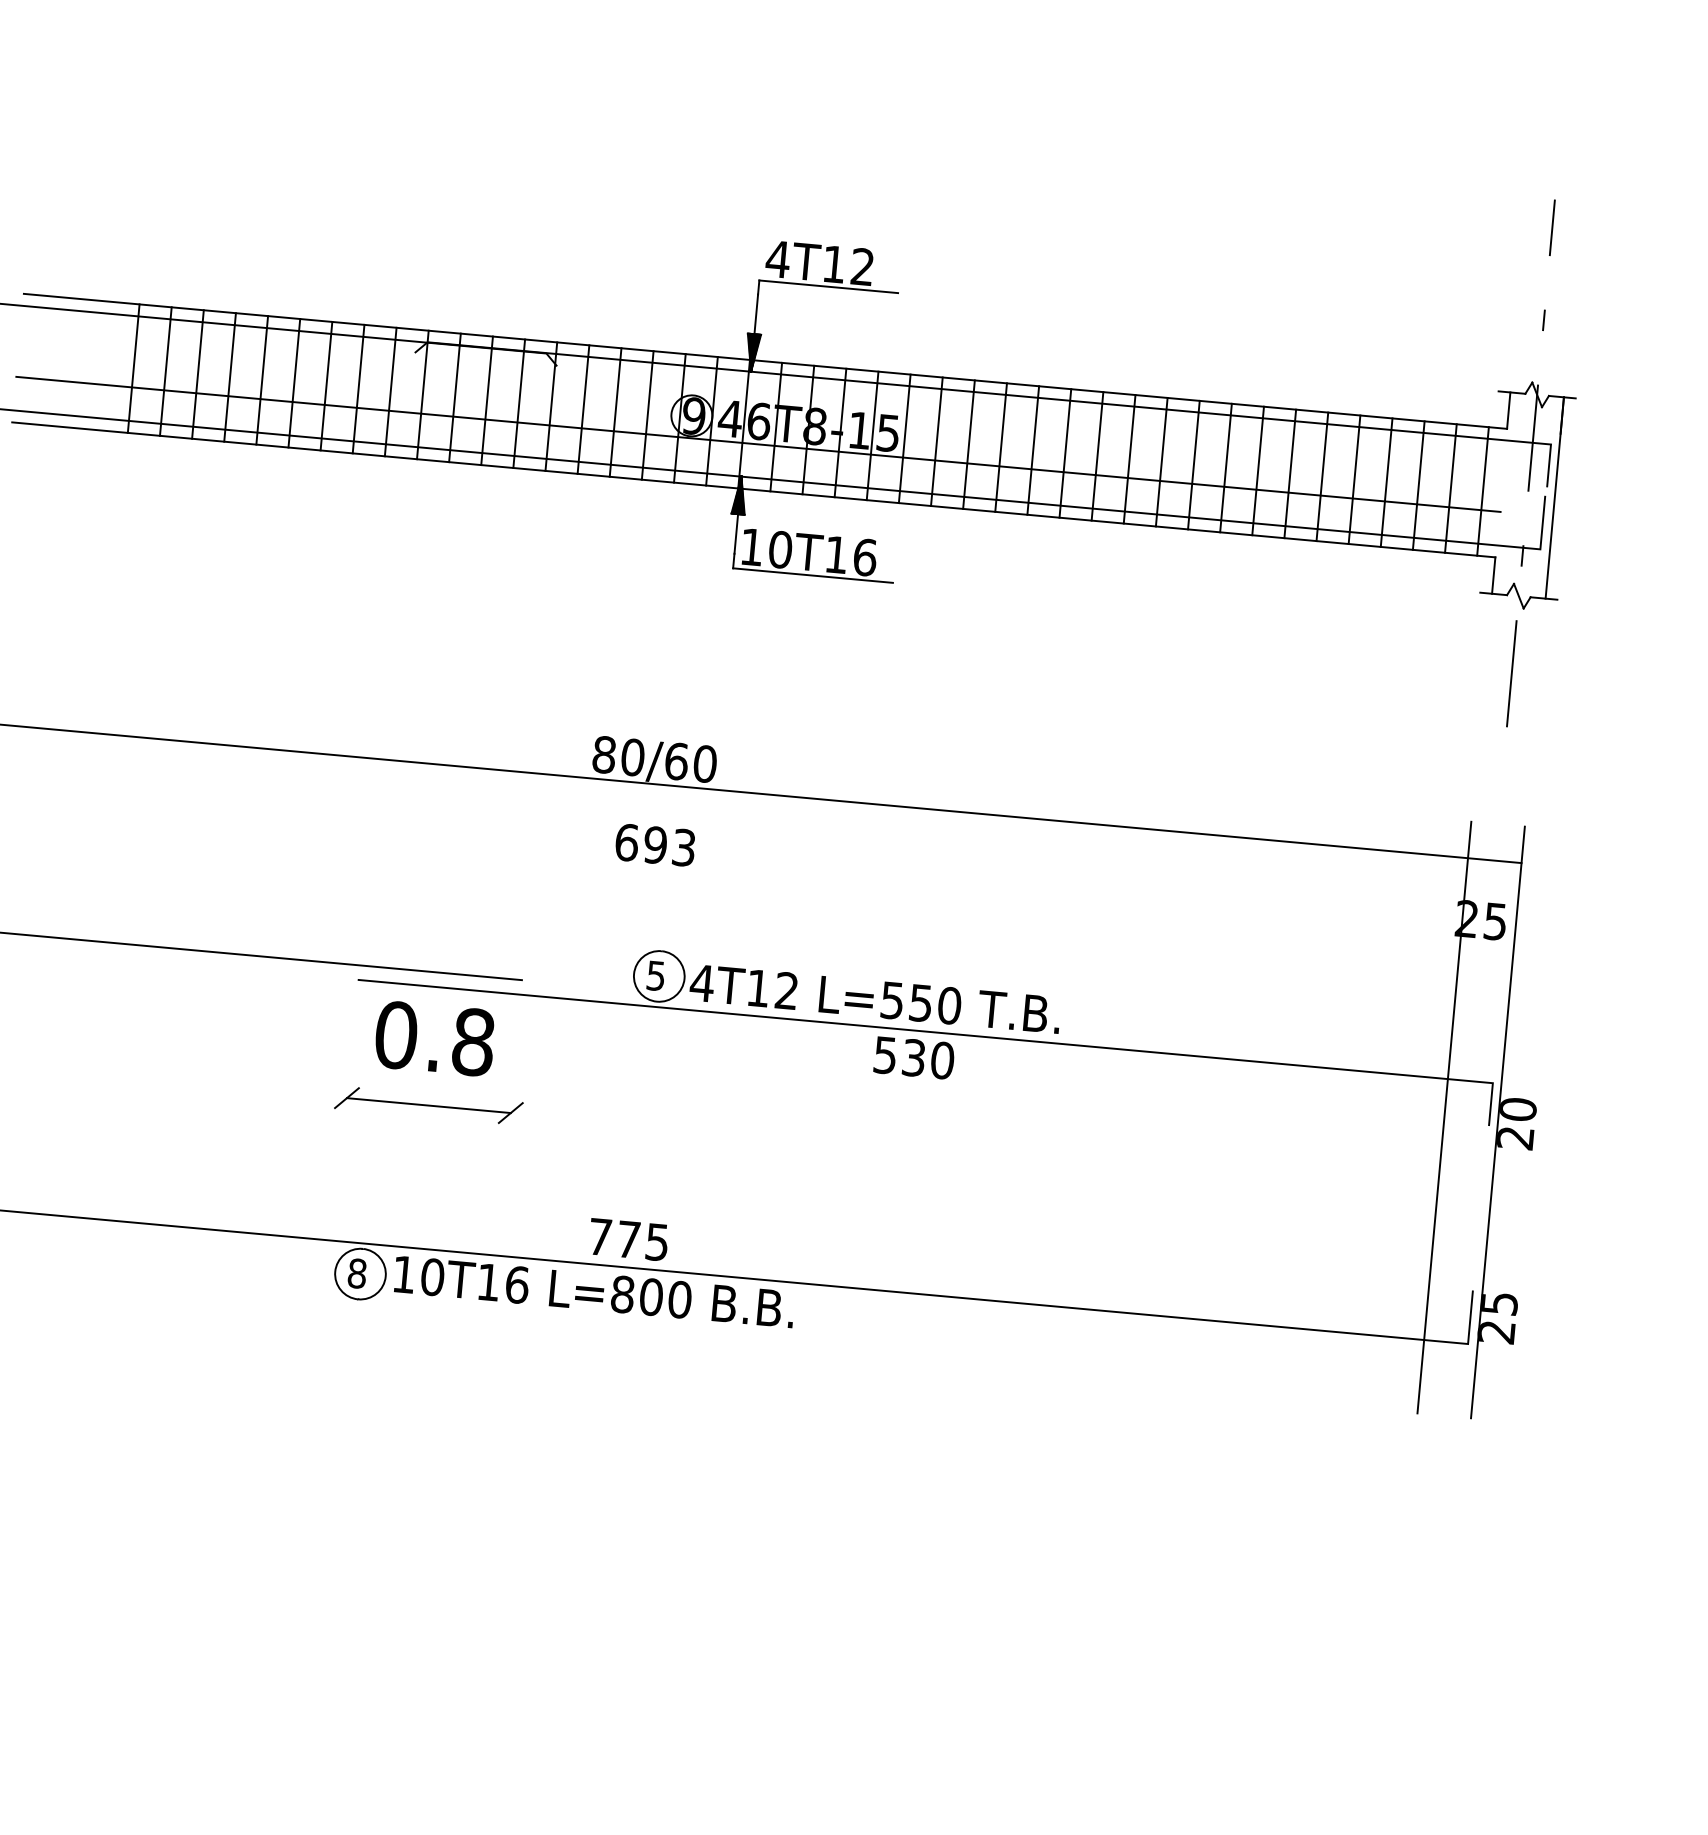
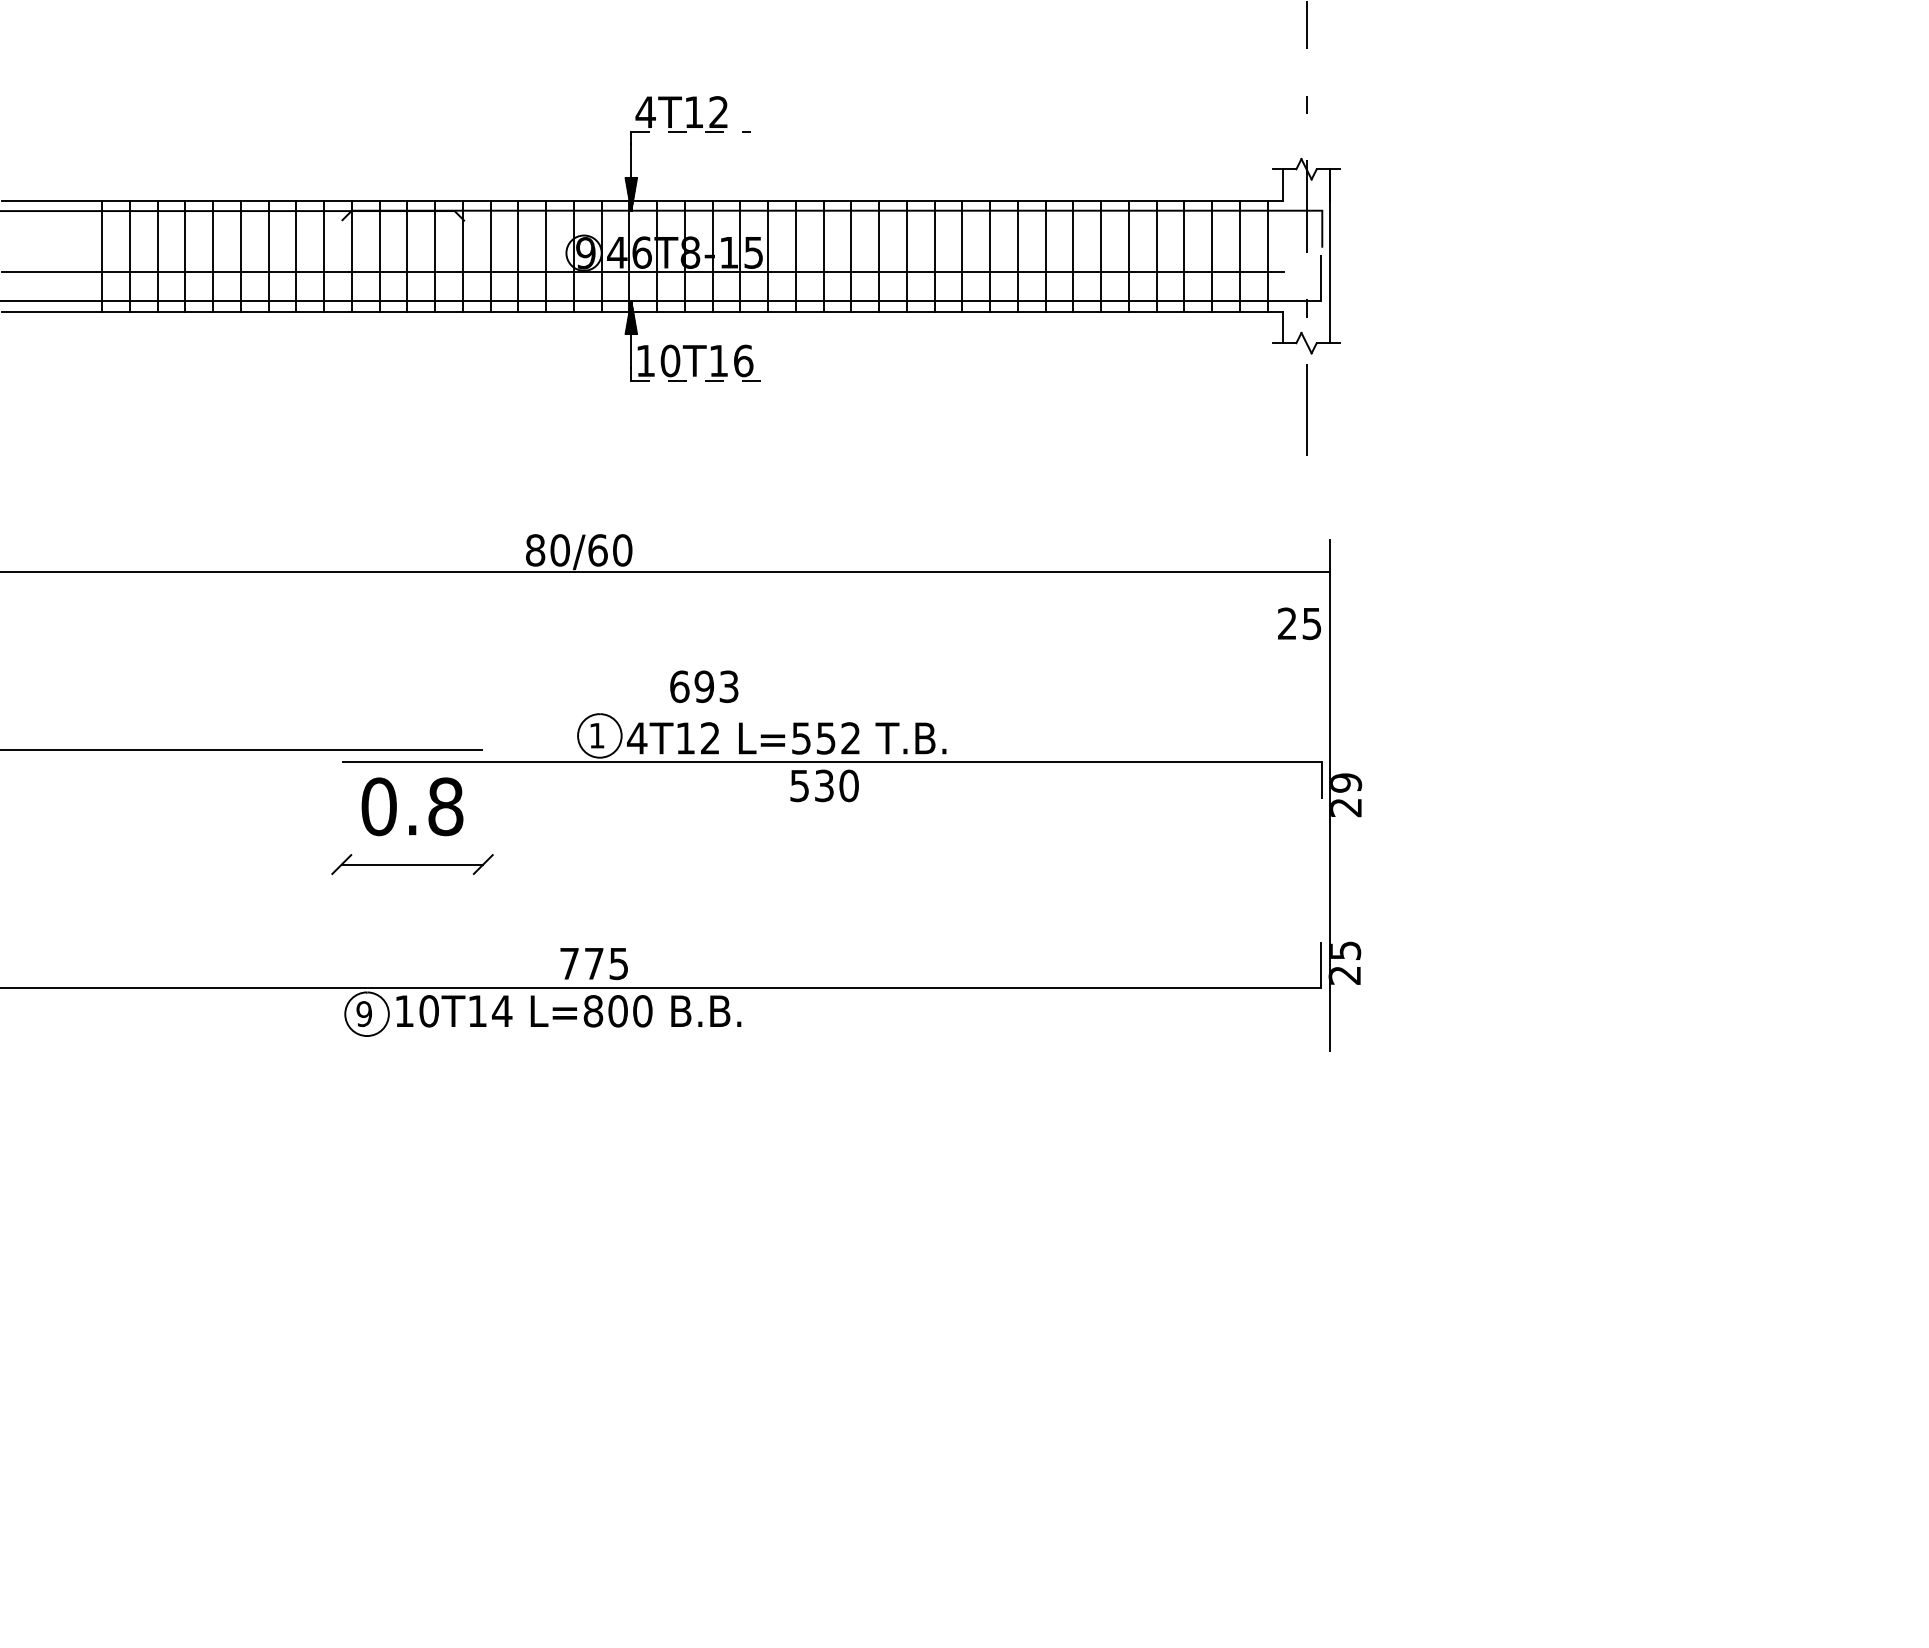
line: (829, 286) -> (691, 131), solid -> dashed
line: (813, 575) -> (700, 380), solid -> dashed
text: (655, 844) -> (704, 686), moved
text: (655, 975) -> (596, 735), 5 -> 1
text: (949, 1005) -> (850, 738), L=550 -> L=552
text: (1518, 1109) -> (1346, 782), 20 -> 29
line: (1444, 1117) -> (1283, 795), removed
text: (357, 1274) -> (364, 1014), 8 -> 9
text: (517, 1285) -> (502, 1011), 10T16 -> 10T14

